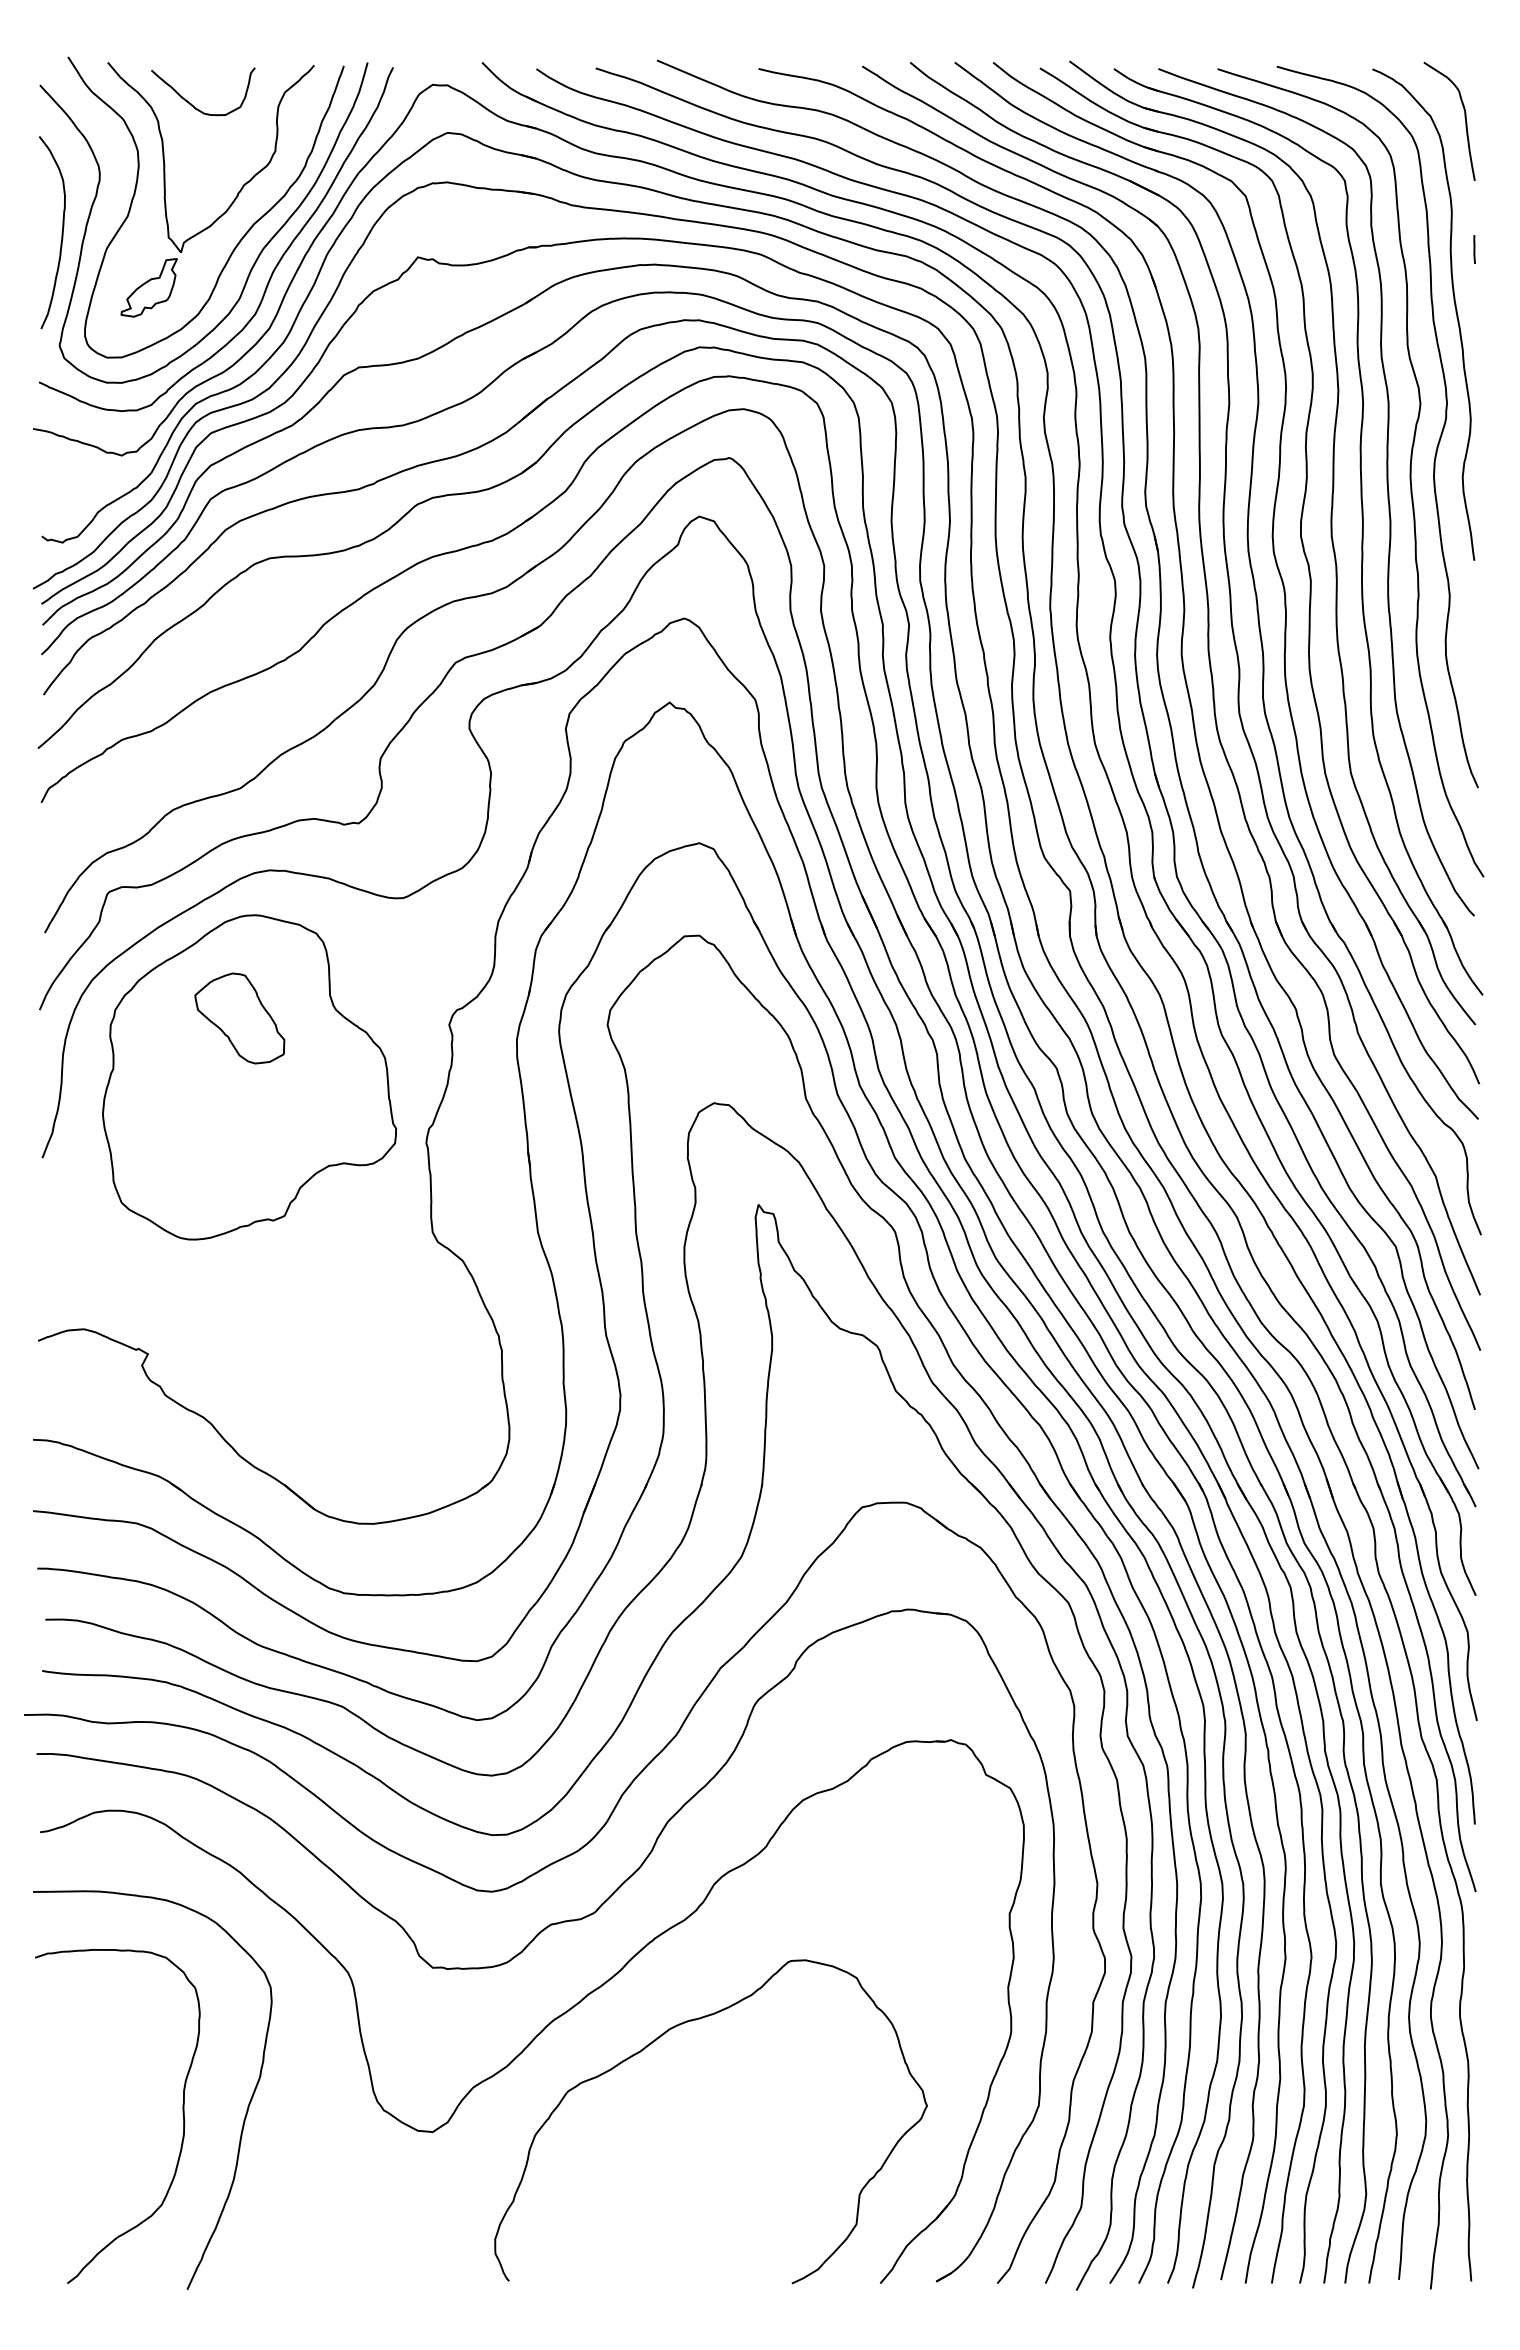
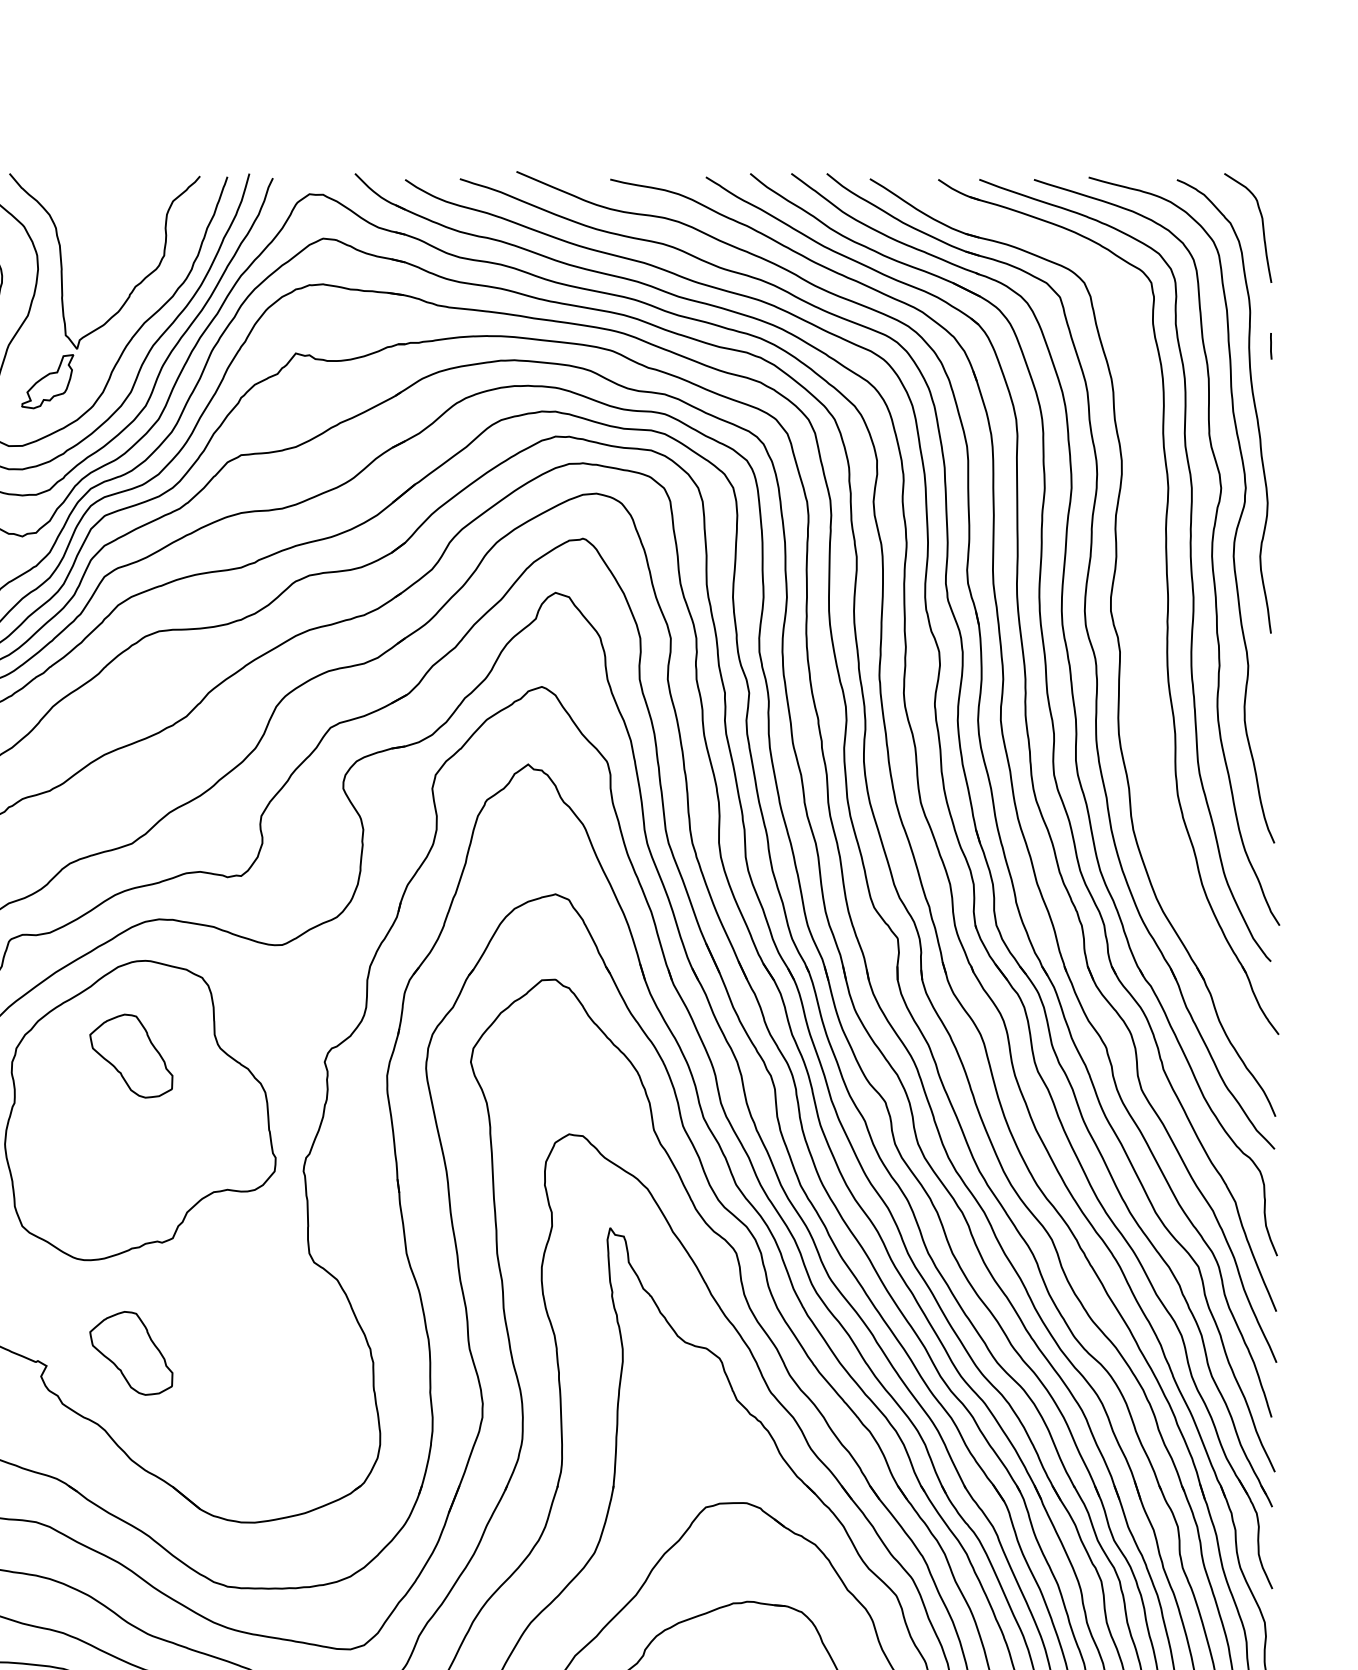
curve: (191, 103) -> (86, 211), removed
part: (1330, 536) -> (1138, 611), removed
part: (239, 1340) -> (131, 1353), added

